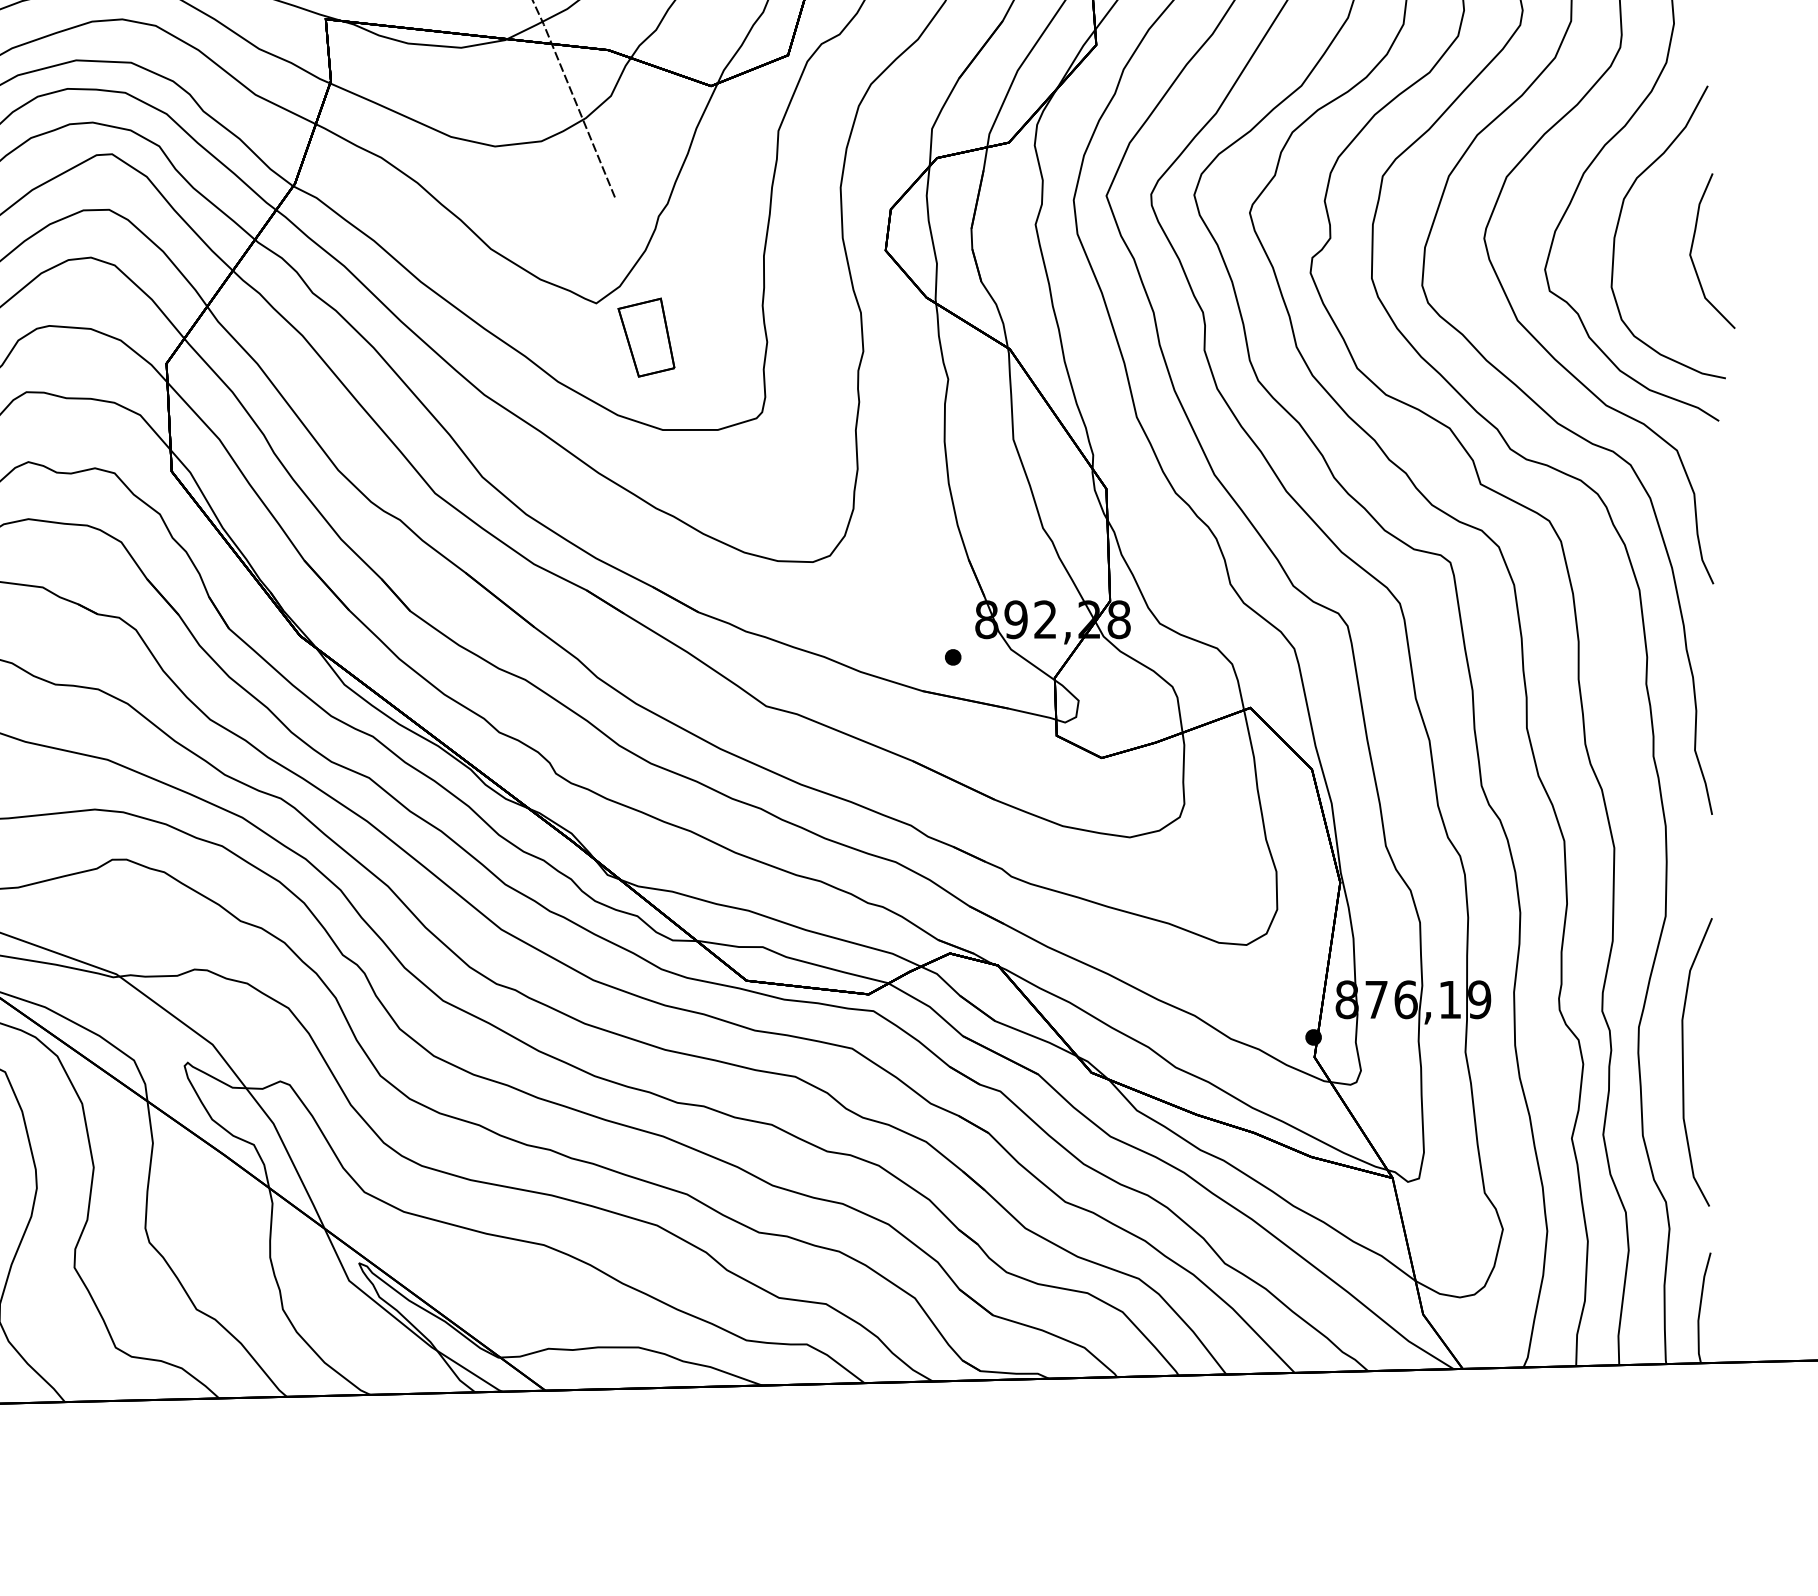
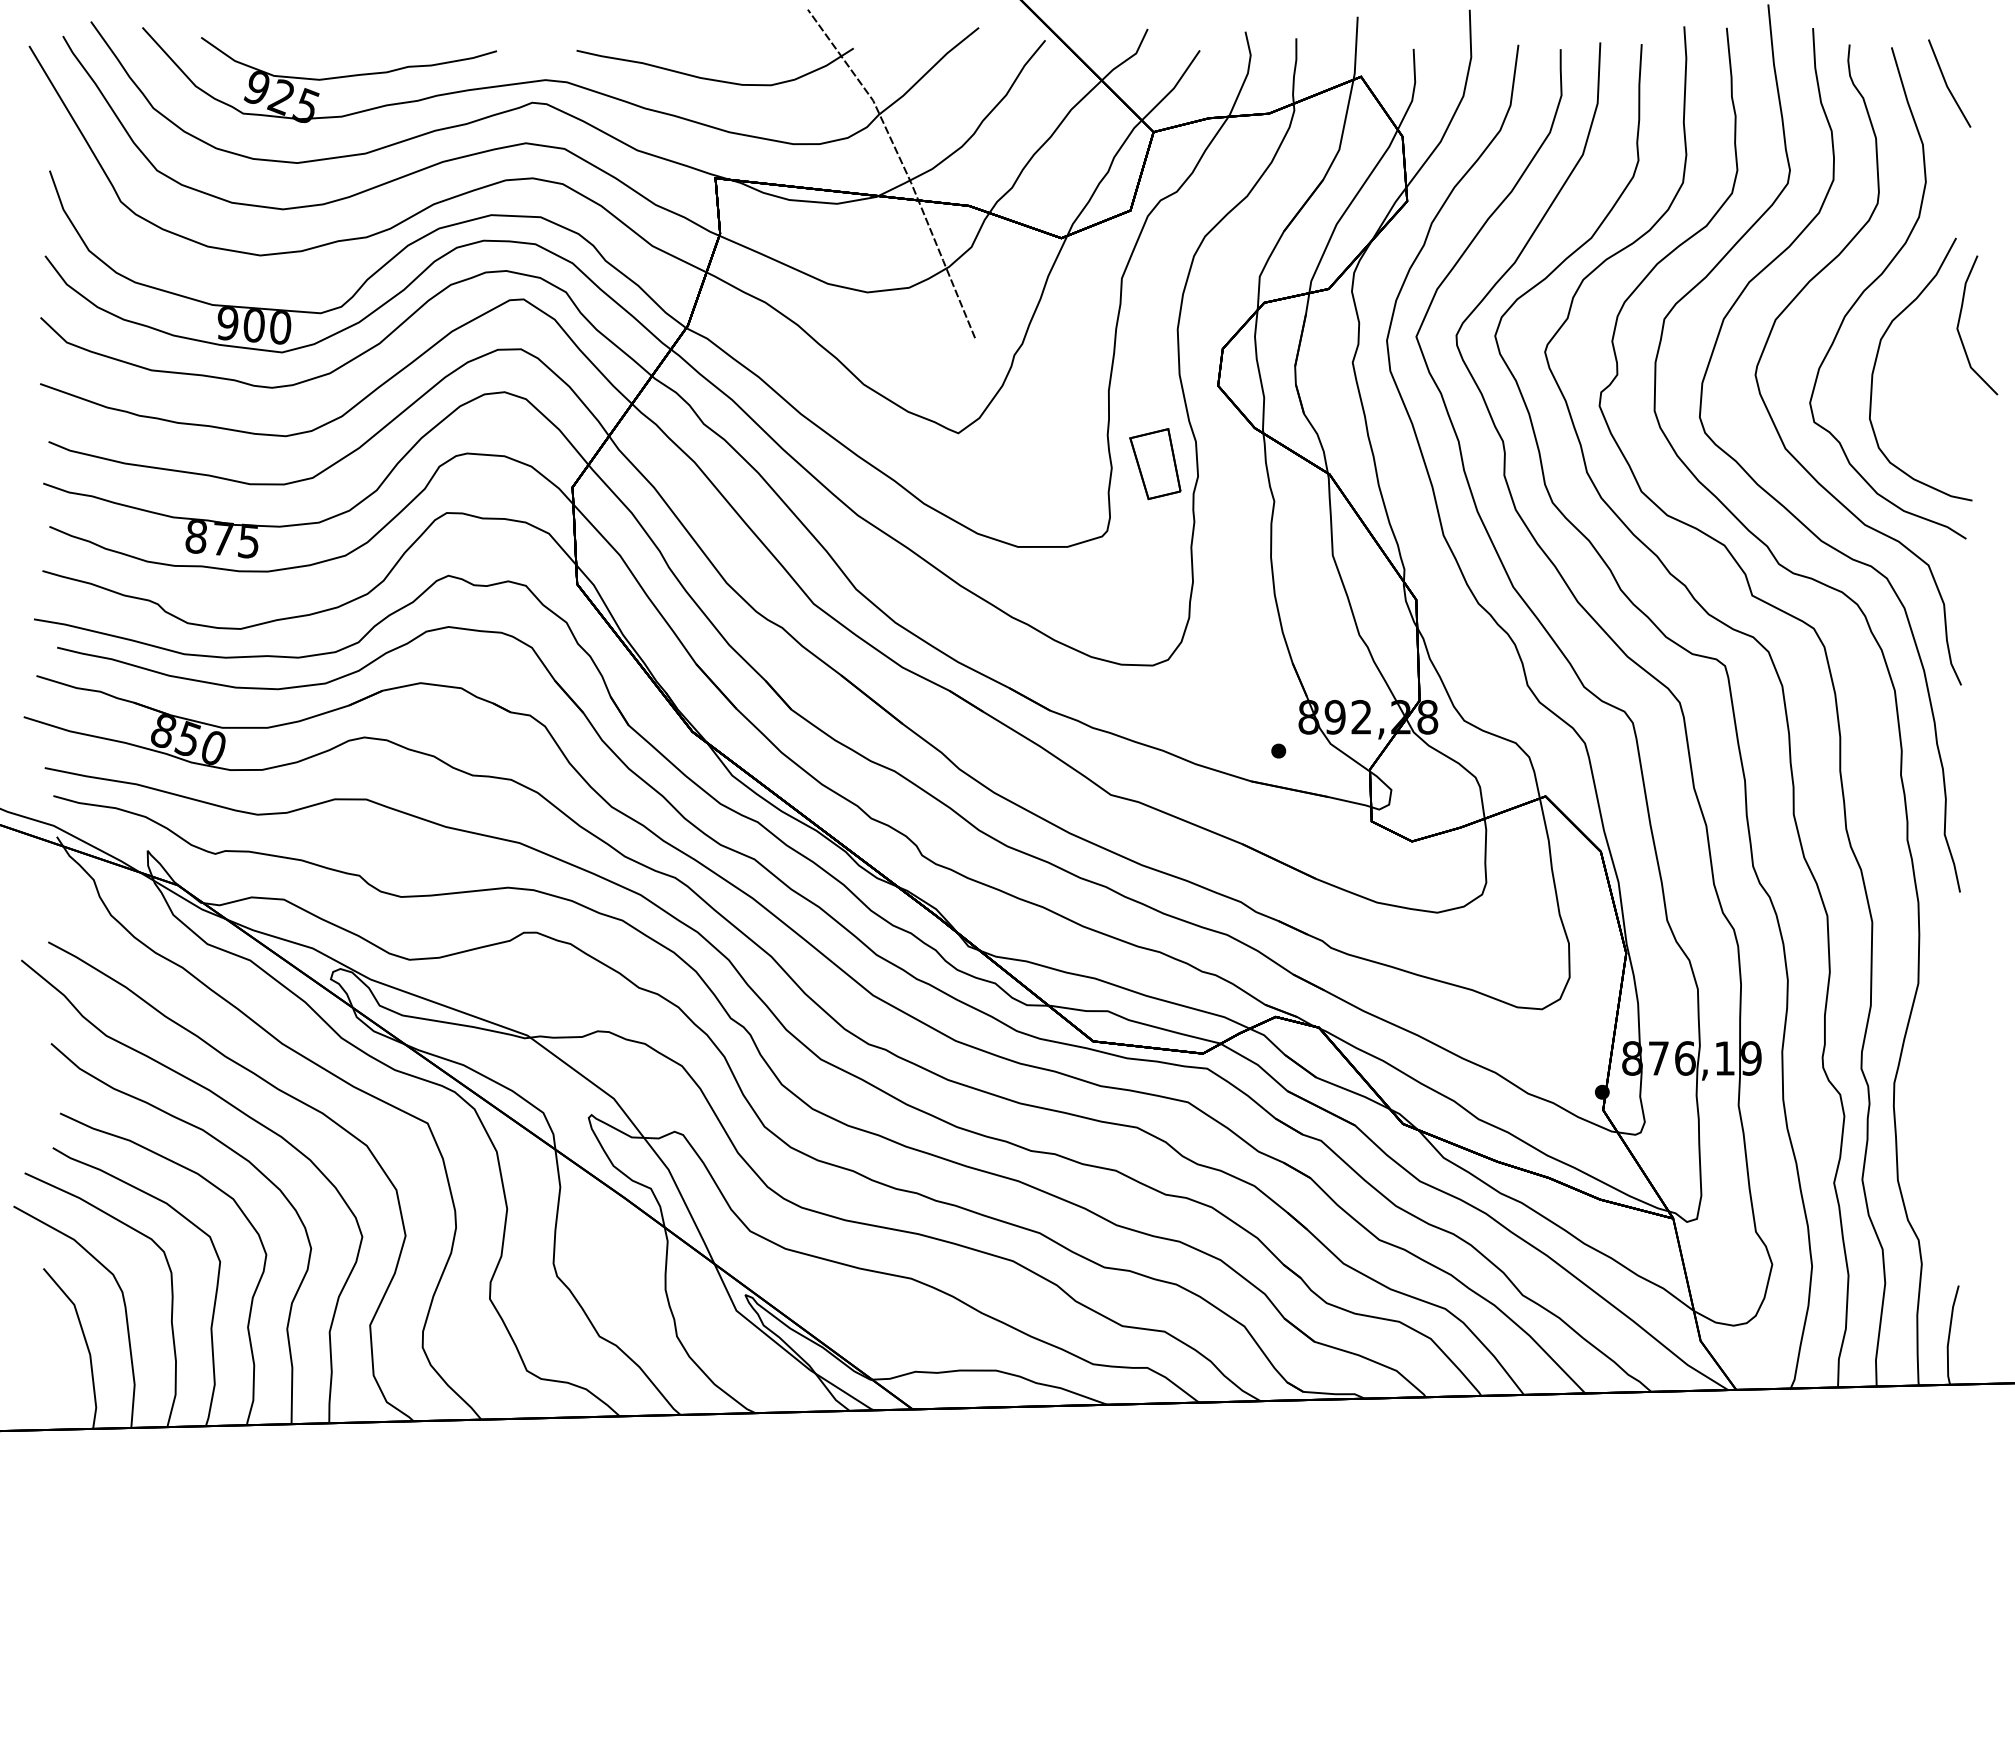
curve: (1693, 244) -> (1960, 319), moved
part: (646, 338) -> (1155, 464), moved
curve: (1683, 1062) -> (1934, 1114), removed

